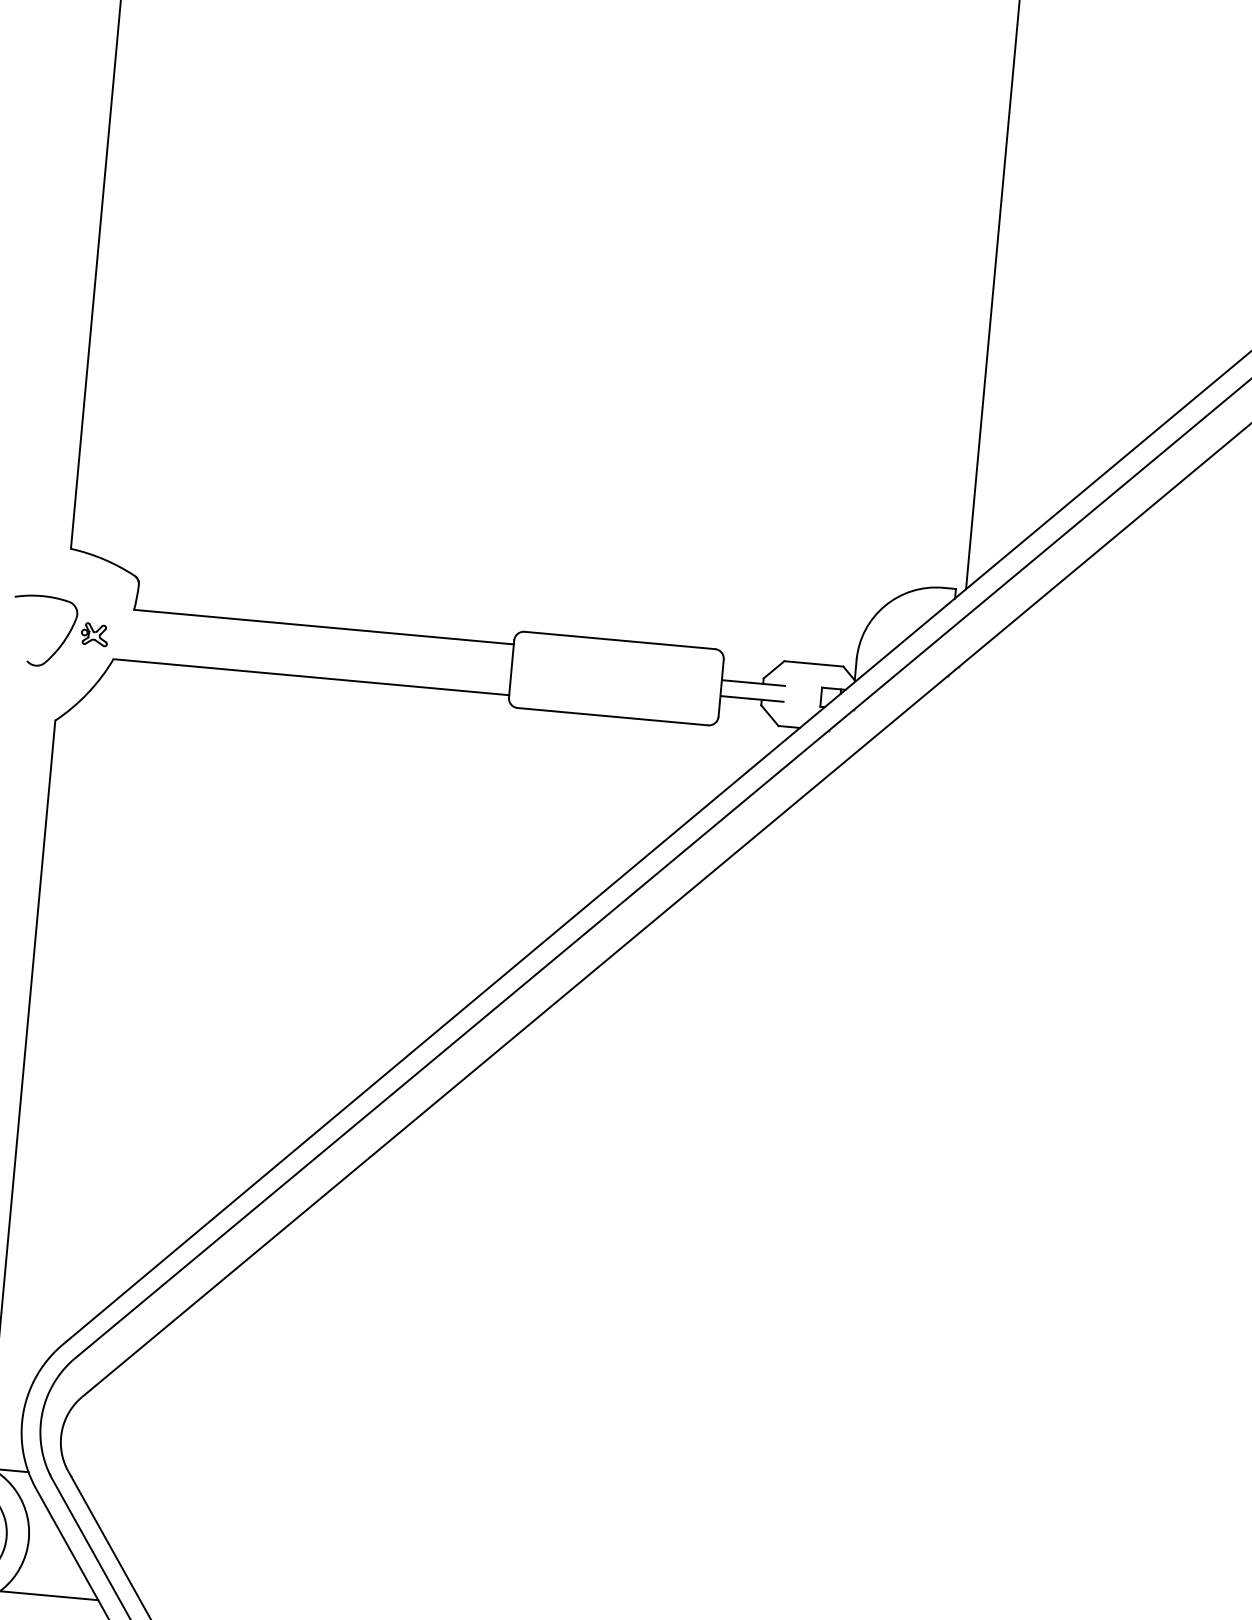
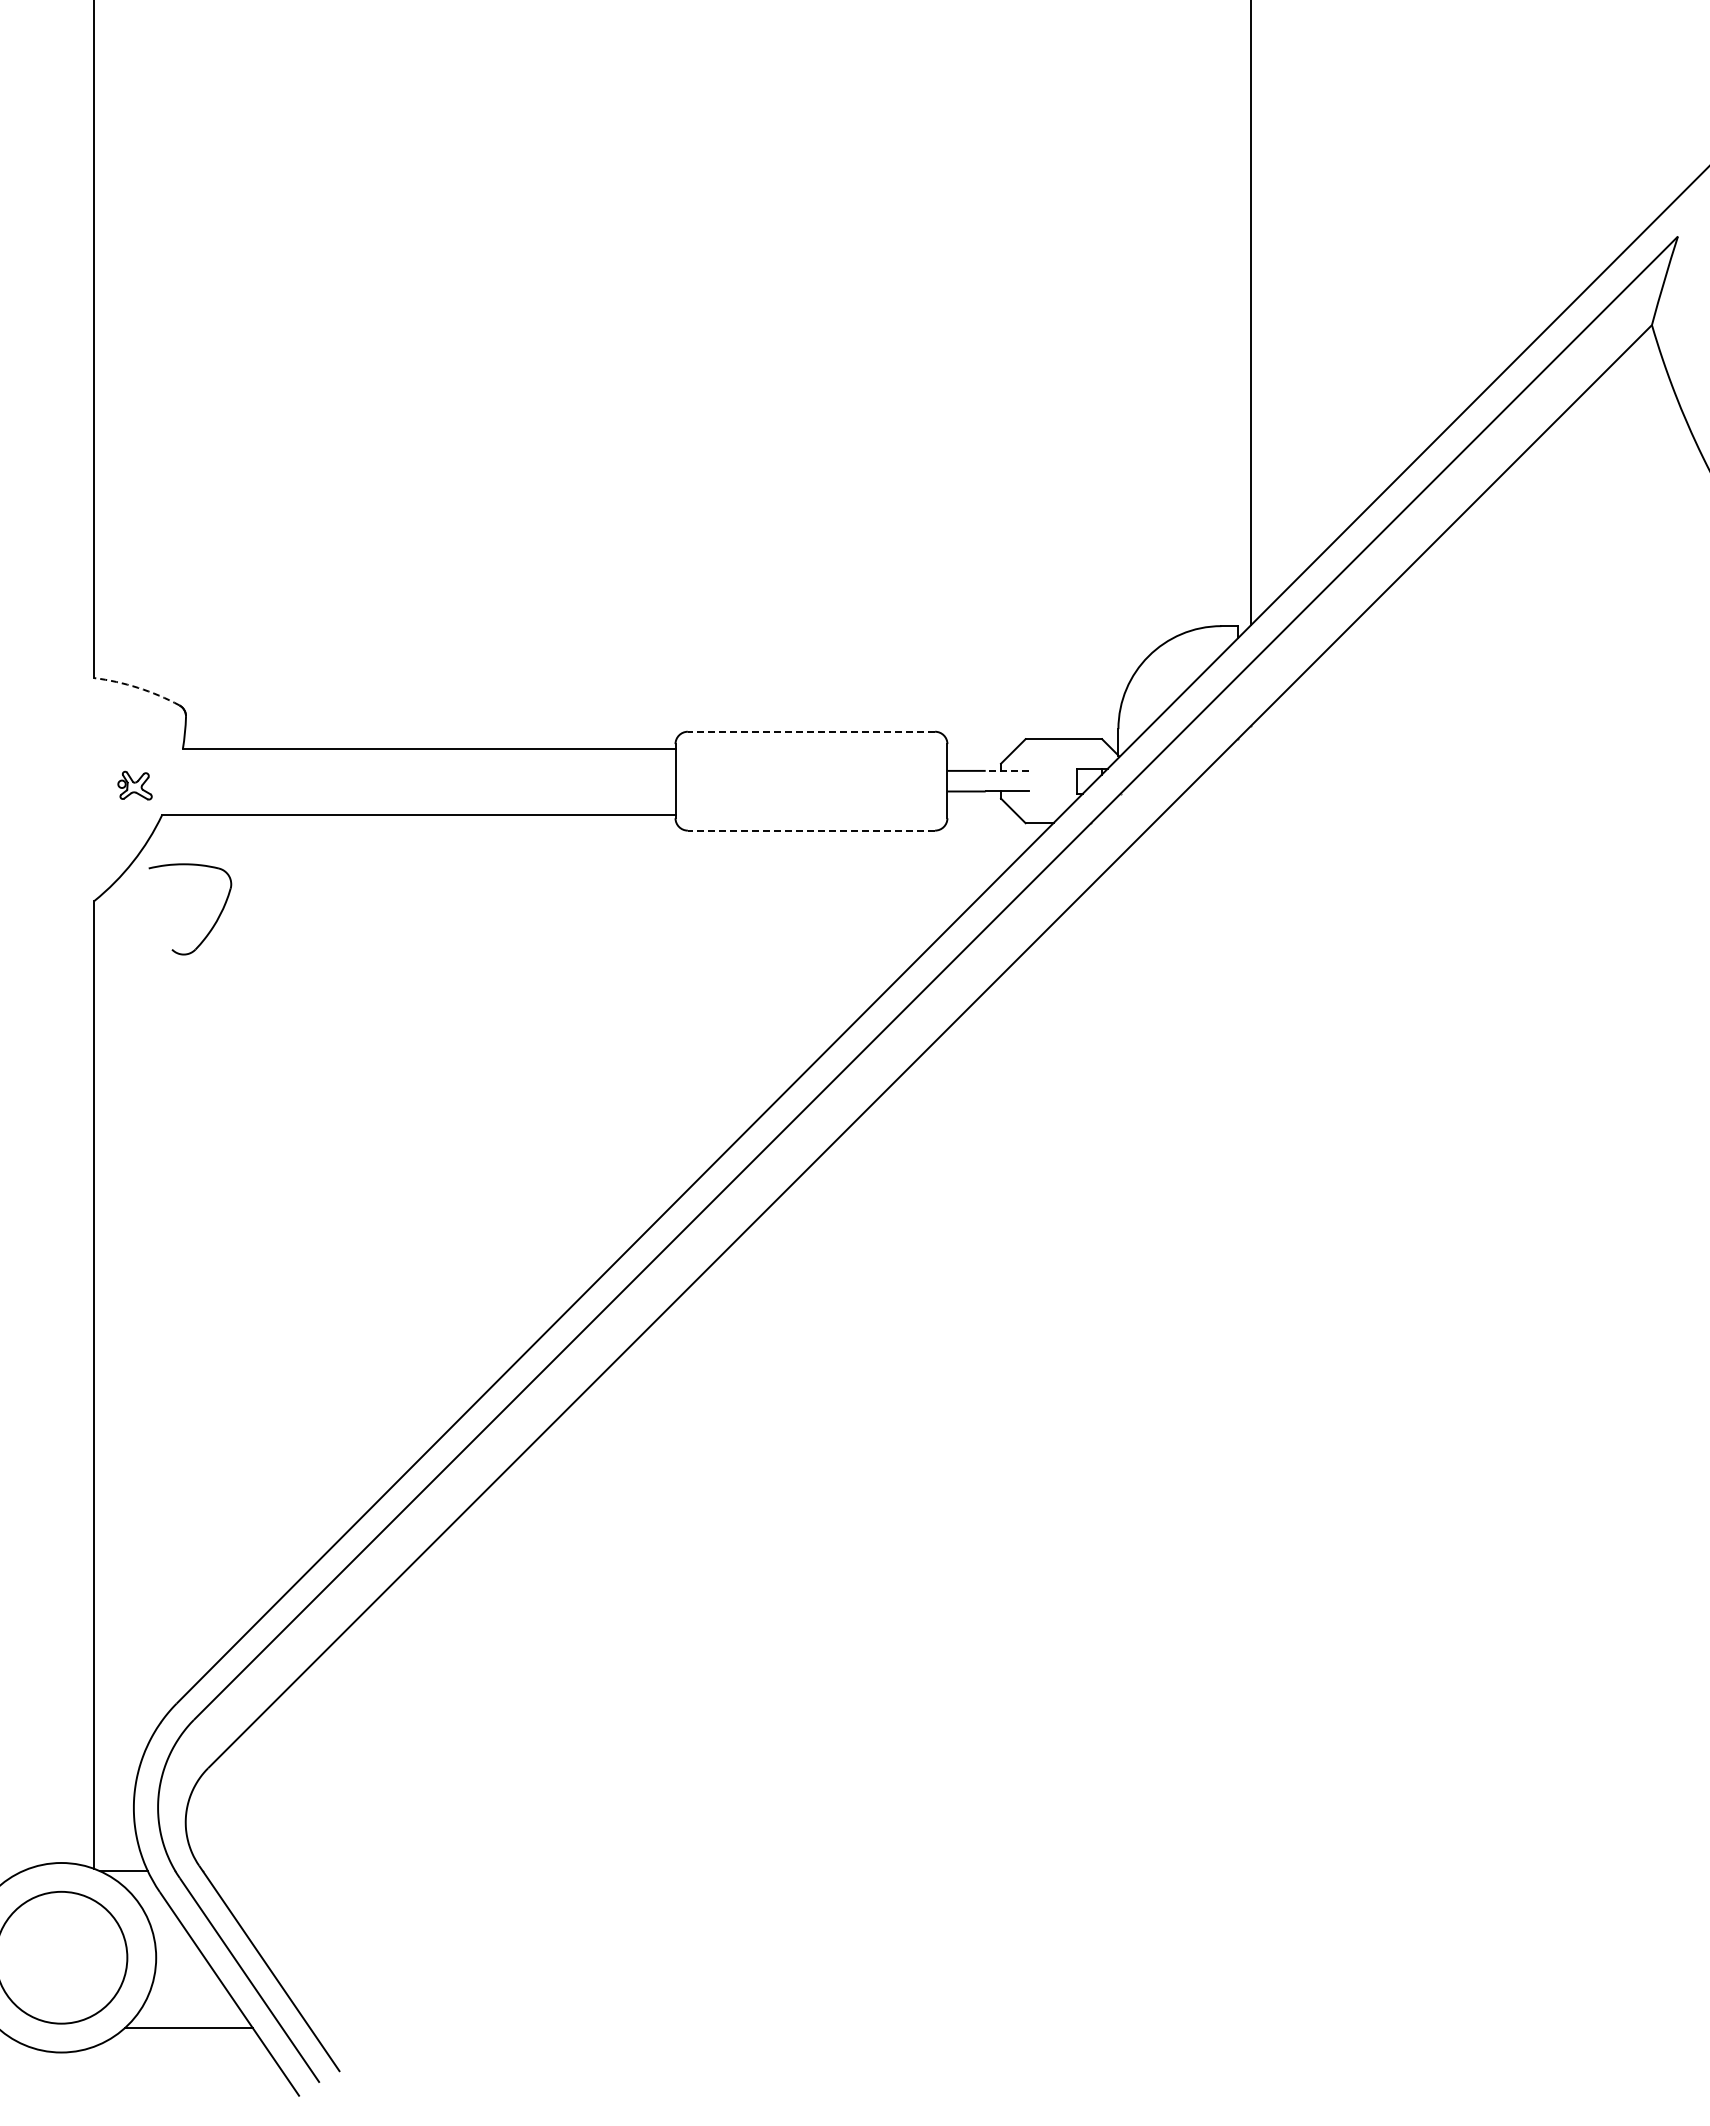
arc: (104, 559) -> (138, 687), solid -> dashed
line: (619, 640) -> (811, 731), solid -> dashed
part: (60, 644) -> (213, 924), moved
line: (768, 684) -> (1007, 770), solid -> dashed
line: (612, 716) -> (811, 830), solid -> dashed

